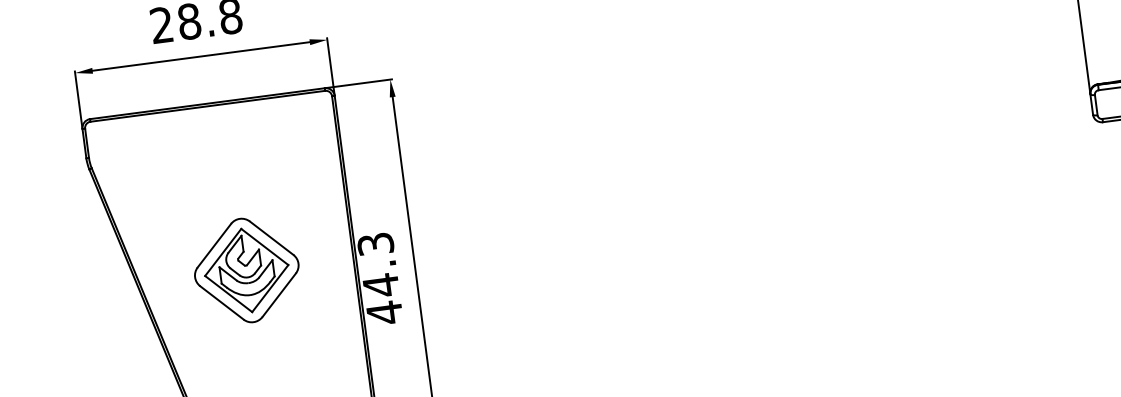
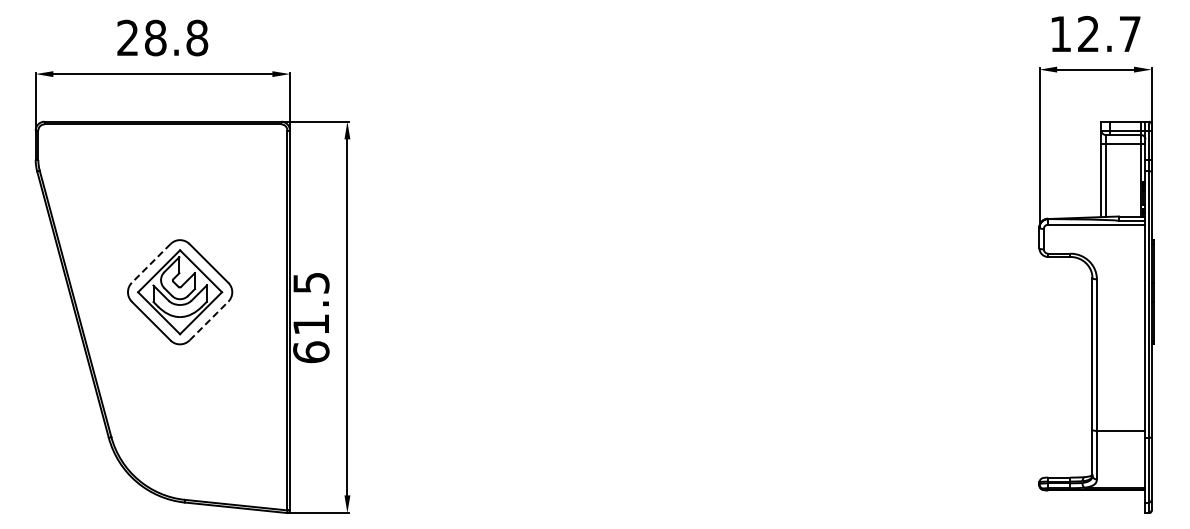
line: (213, 245) -> (150, 263), solid -> dashed
text: (380, 278) -> (311, 317), 44.3 -> 61.5
line: (279, 294) -> (209, 320), solid -> dashed

